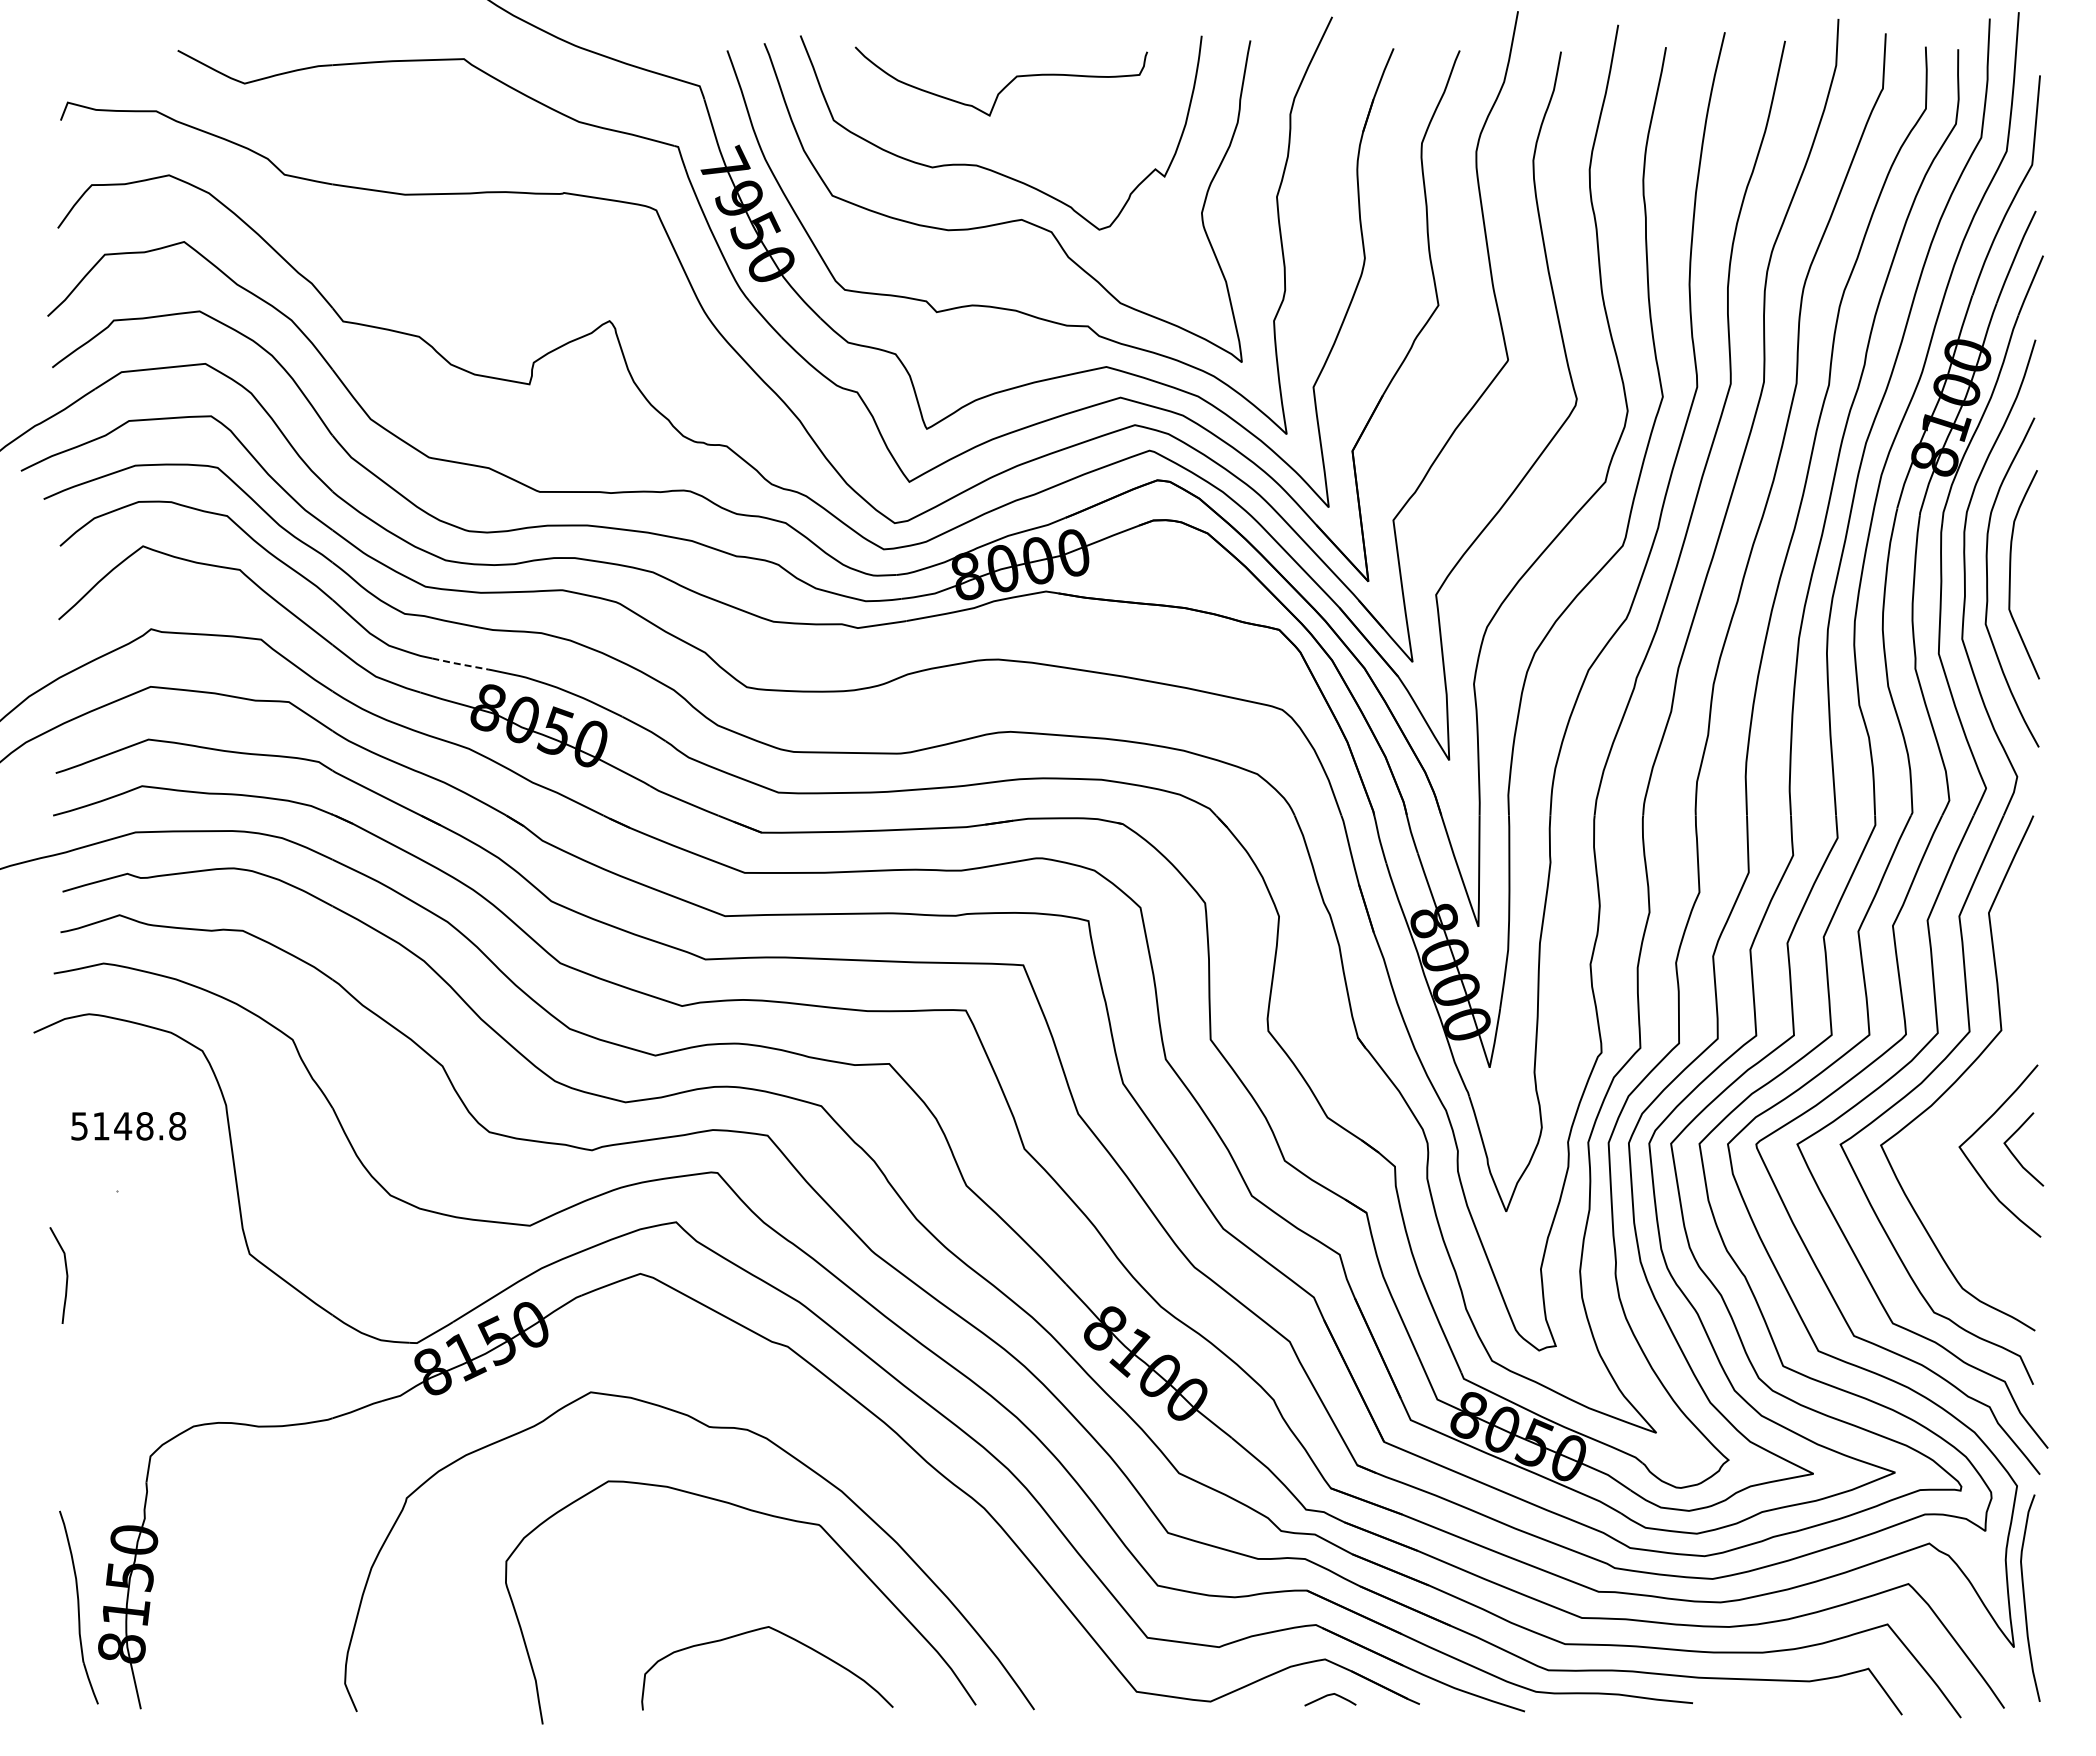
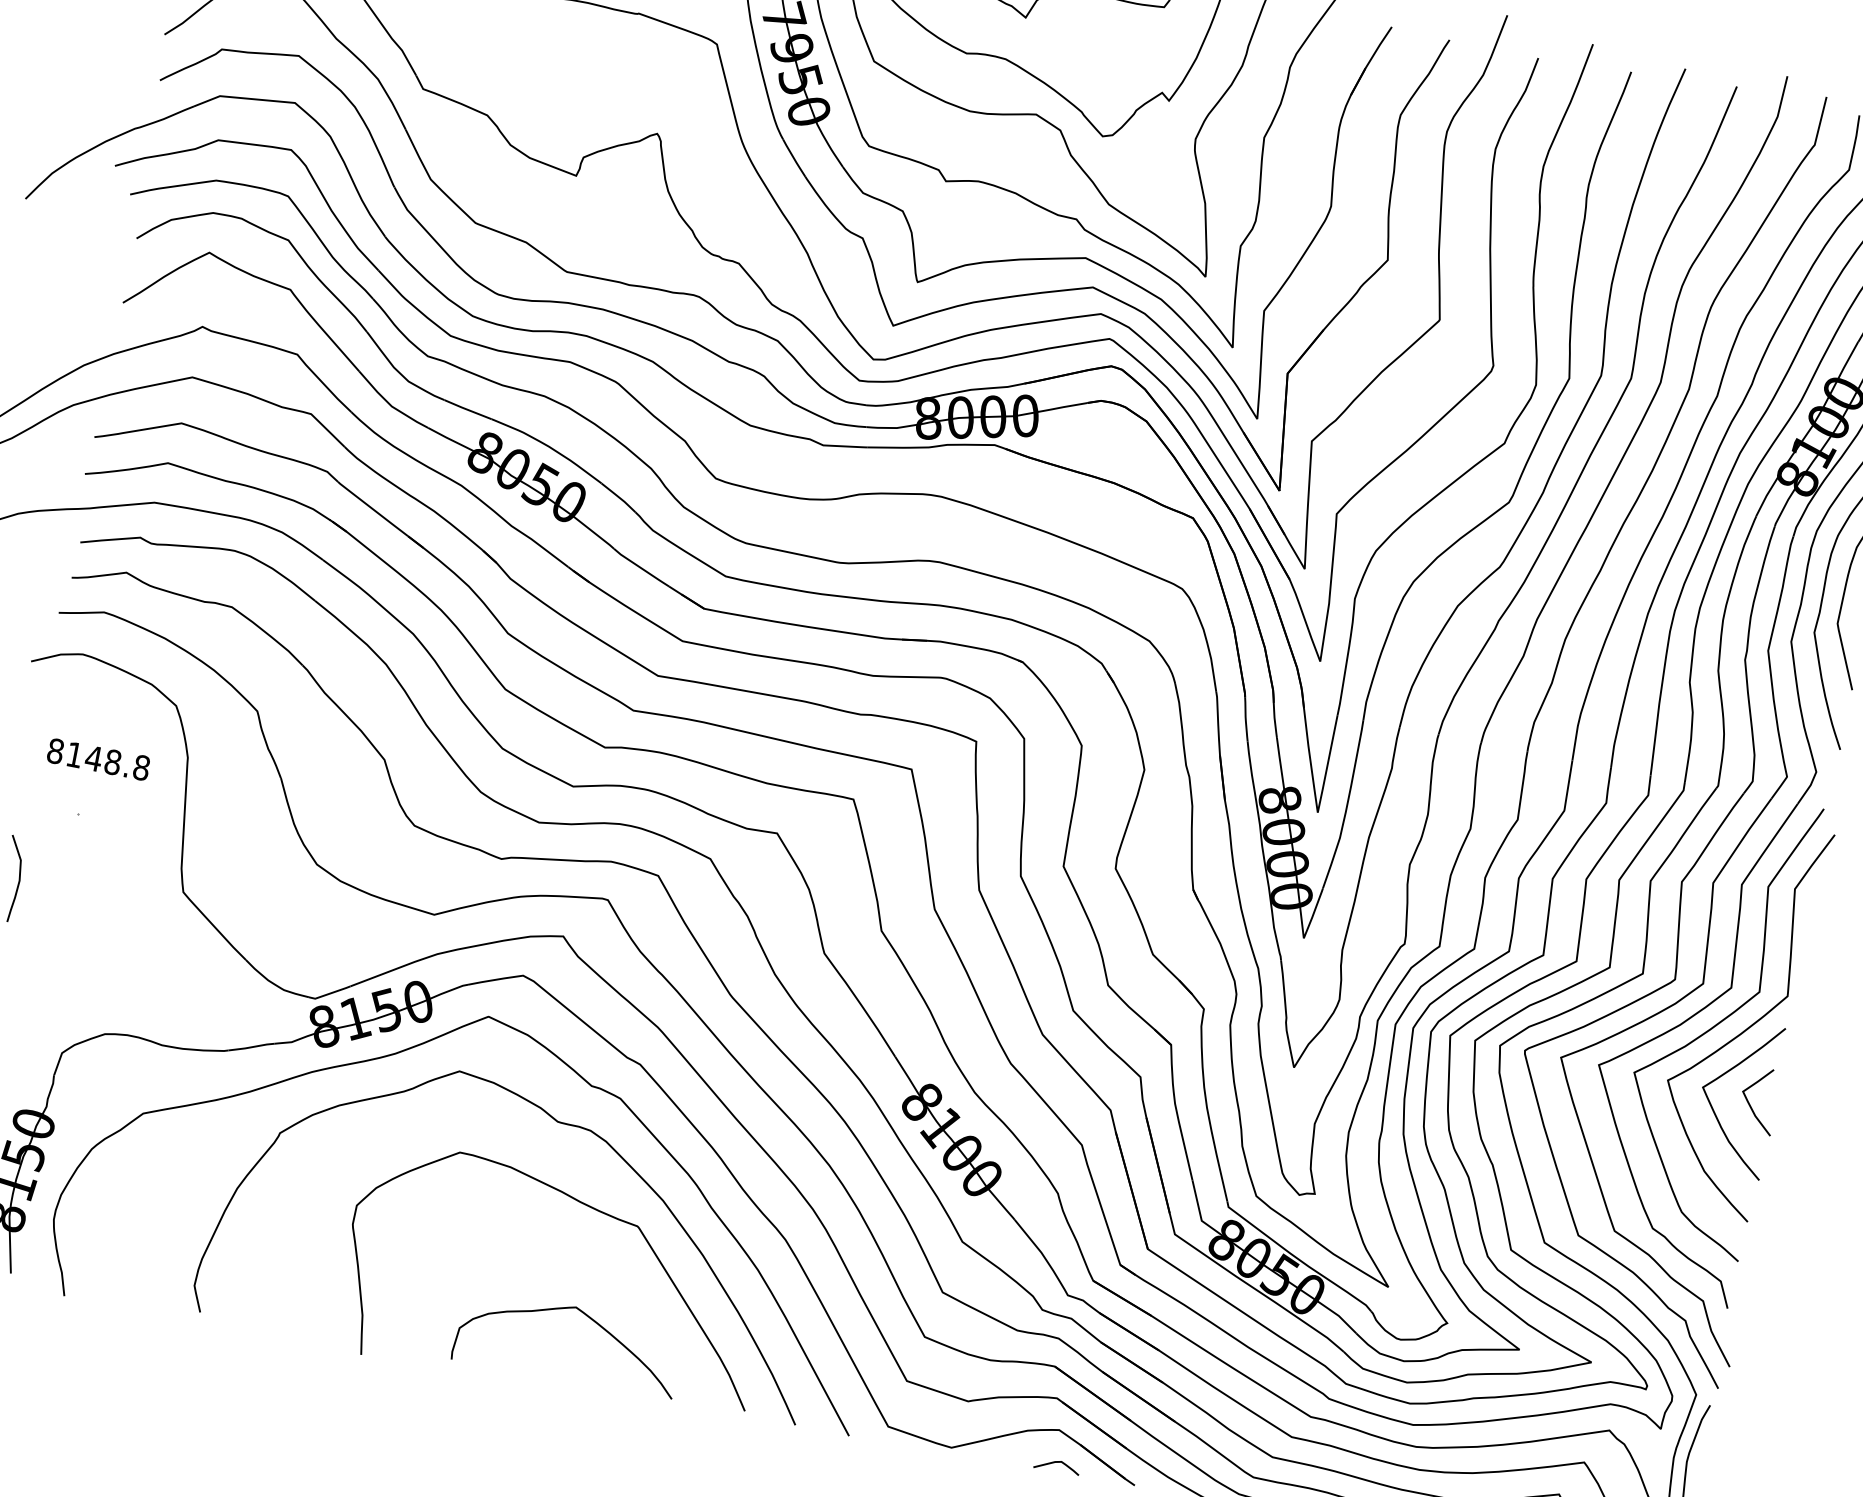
line: (459, 664) -> (467, 409), dashed -> solid
curve: (1994, 1073) -> (1746, 1028), added
text: (79, 1126) -> (55, 751), 5148.8 -> 8148.8
part: (724, 1373) -> (580, 1077), added

